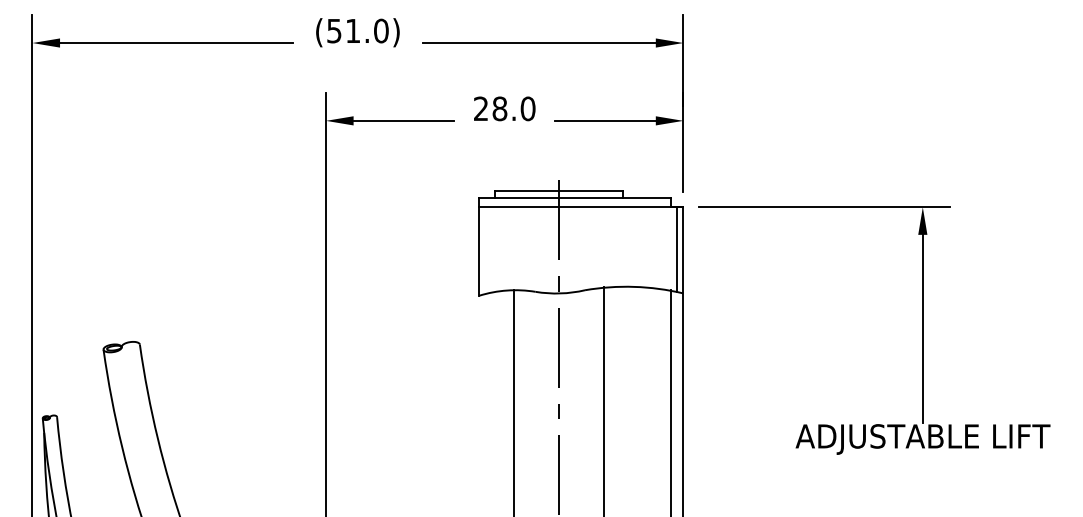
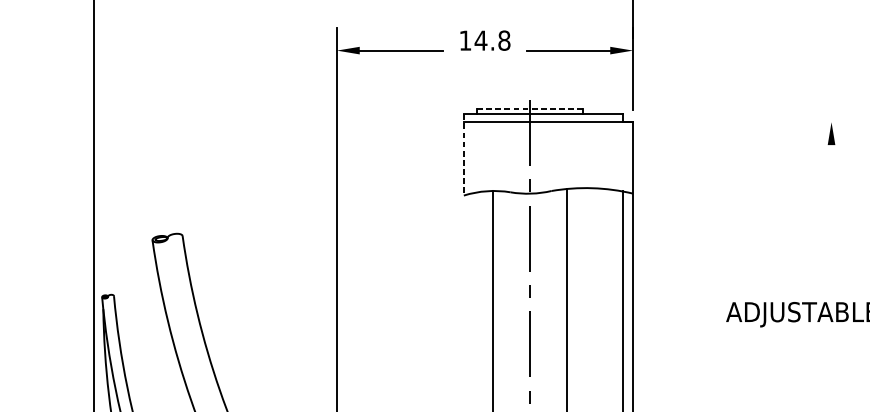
text: (504, 108) -> (484, 40), 28.0 -> 14.8
line: (558, 191) -> (529, 109), solid -> dashed
line: (824, 207) -> (750, 122), removed
line: (479, 247) -> (464, 155), solid -> dashed
line: (677, 249) -> (628, 157), removed
line: (922, 328) -> (831, 222), removed

